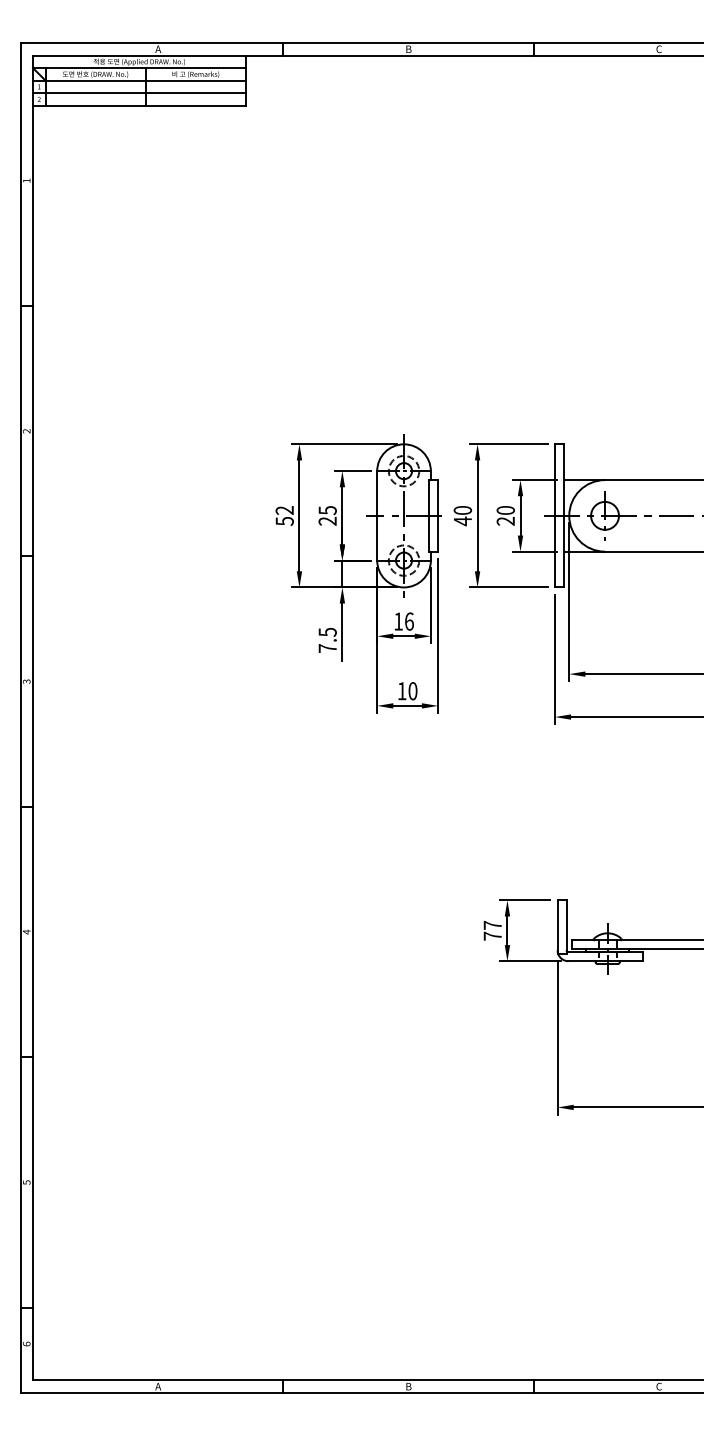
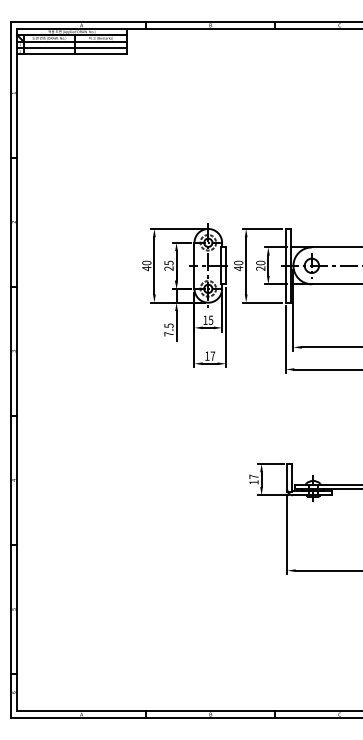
text: (284, 515) -> (146, 265), 52 -> 40
text: (408, 619) -> (210, 319), 16 -> 15
text: (412, 689) -> (212, 355), 10 -> 17
text: (491, 936) -> (253, 482), 77 -> 17

